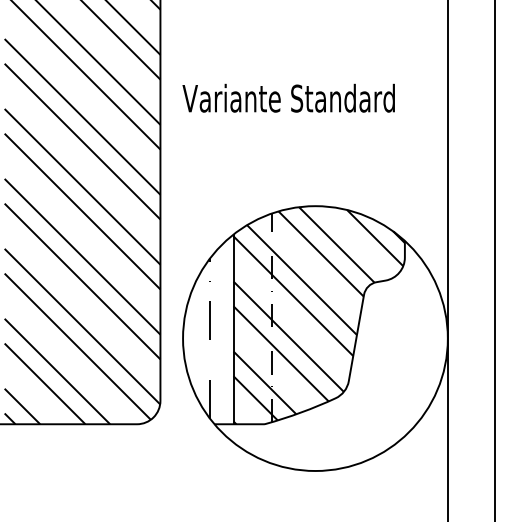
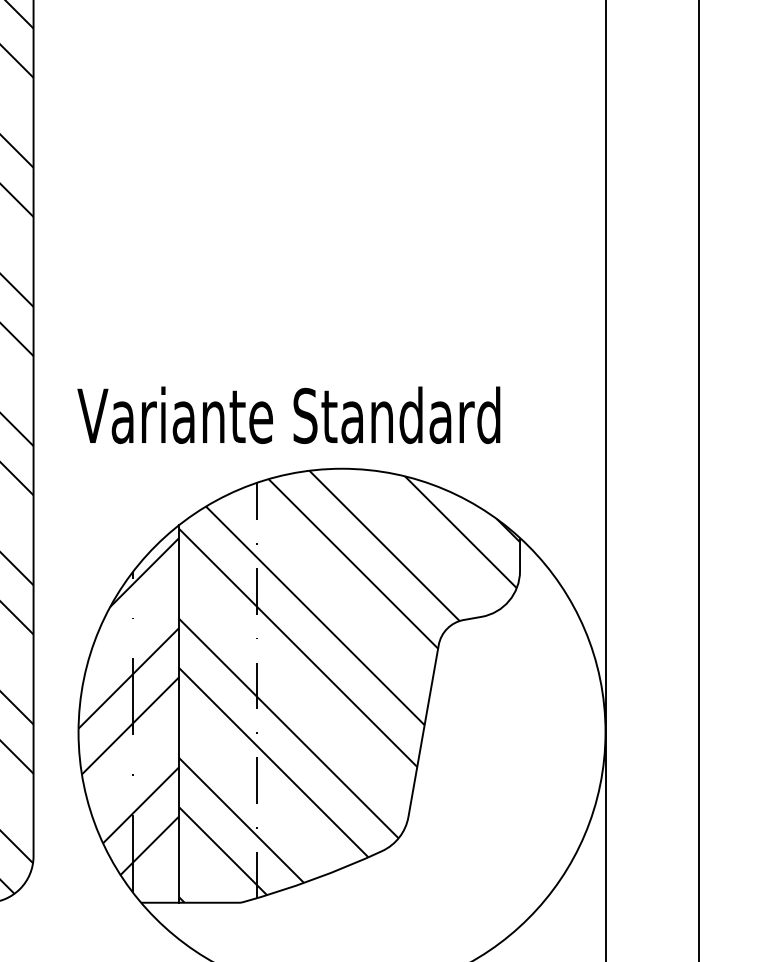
text: (288, 97) -> (288, 413), moved
hatch: (208, 325) -> (129, 706), added

